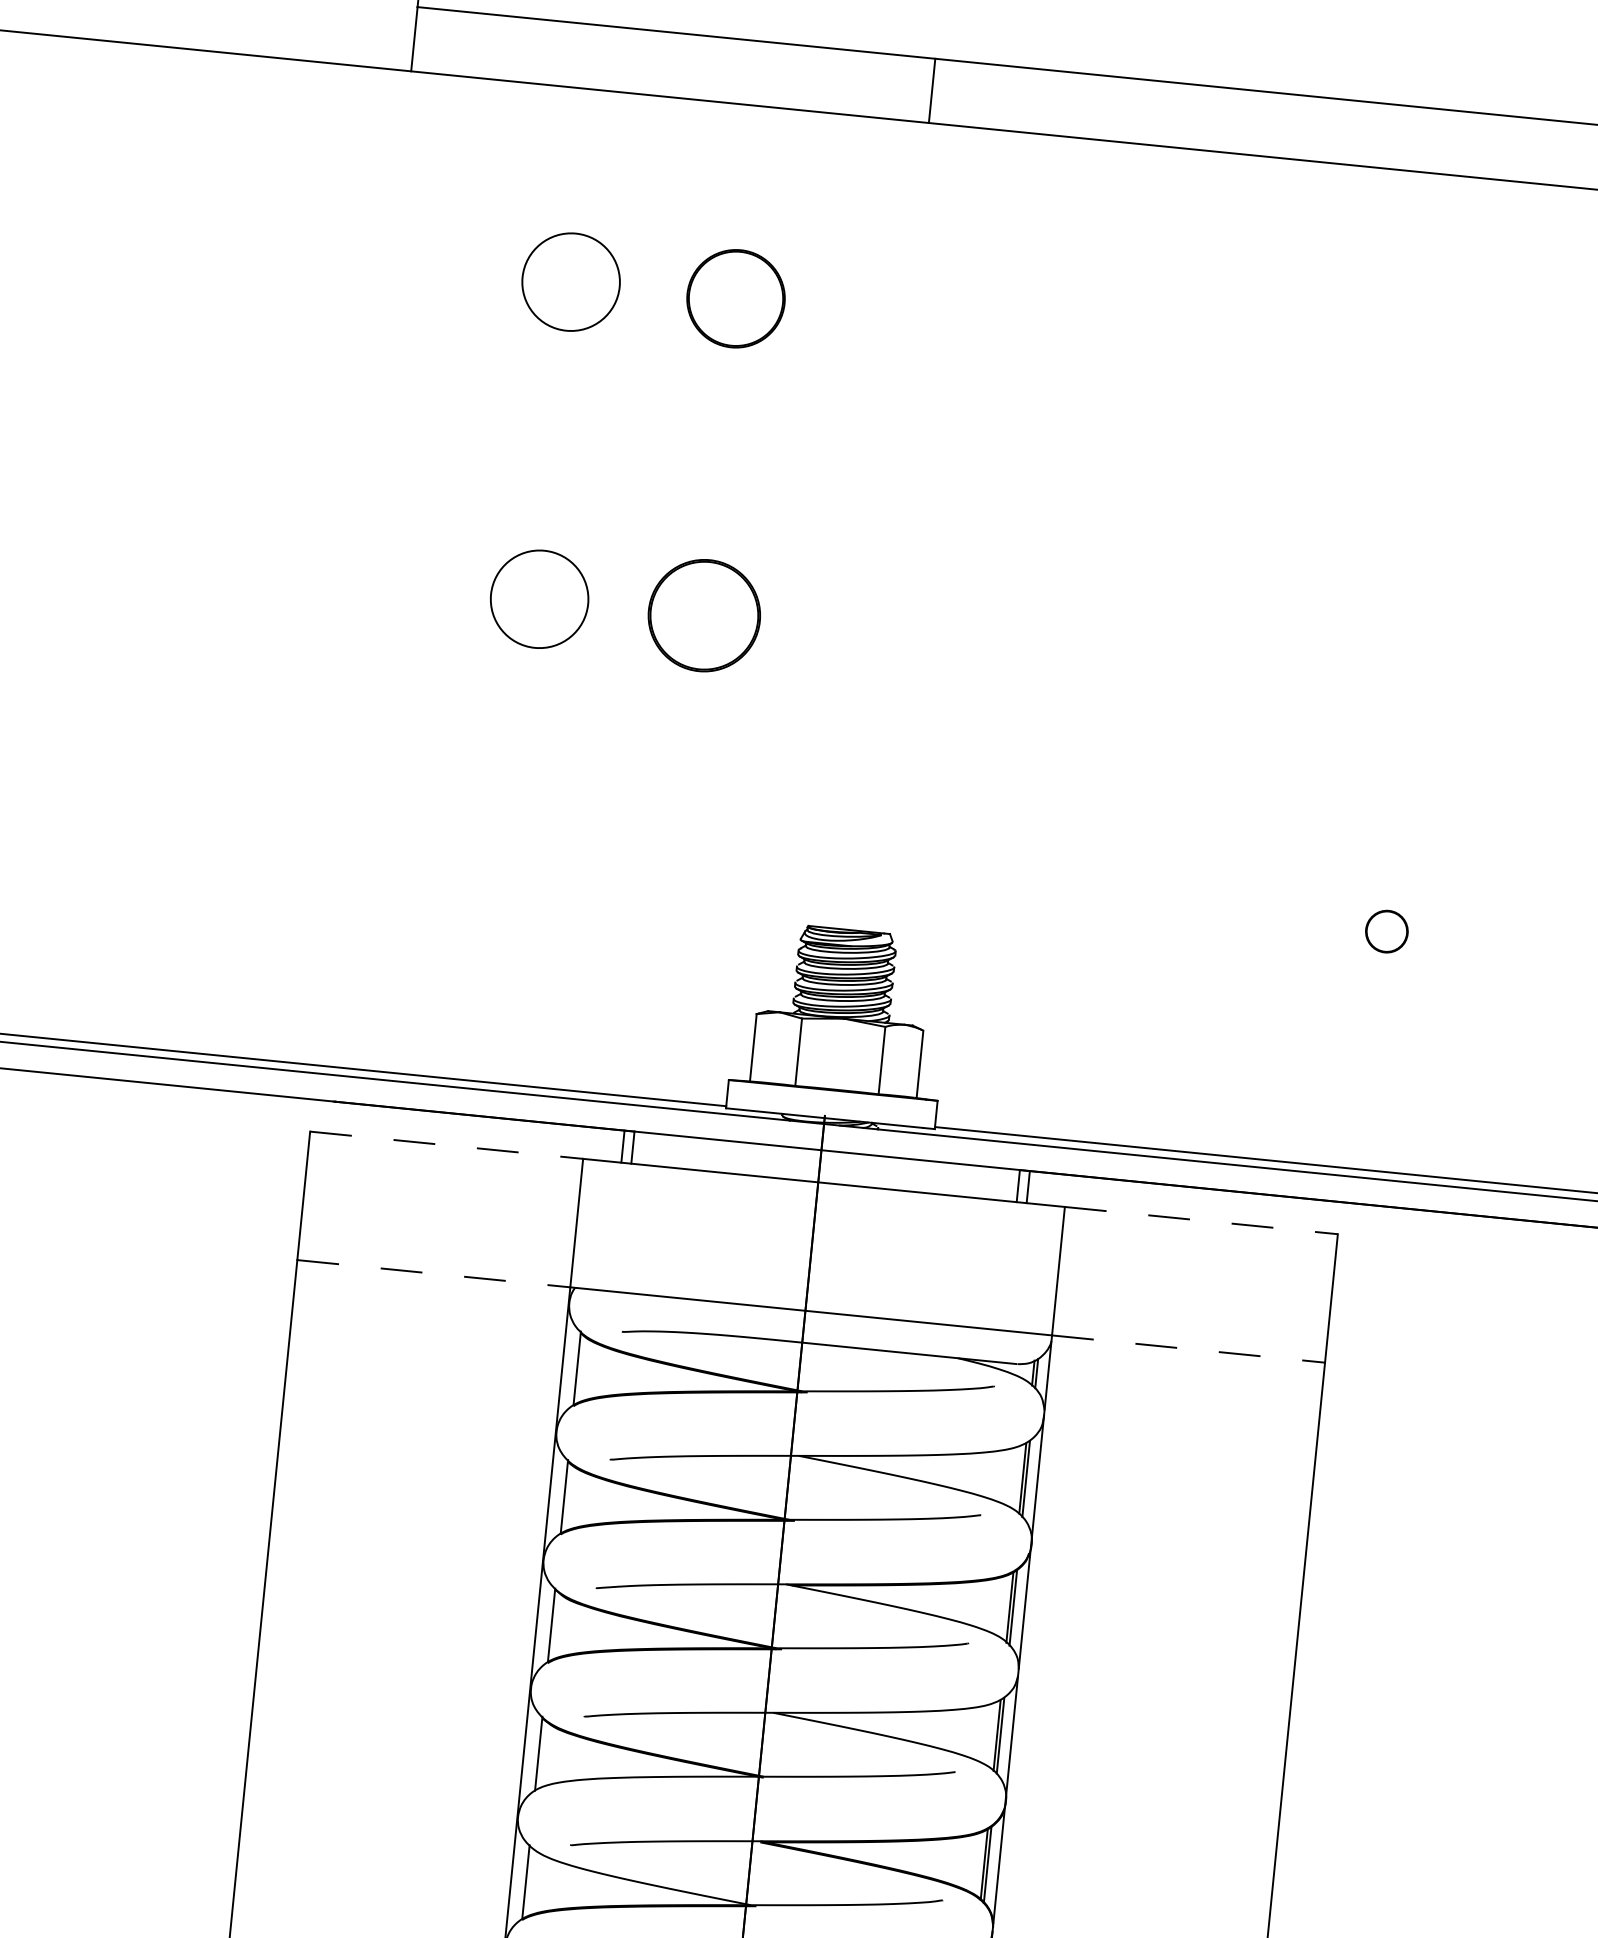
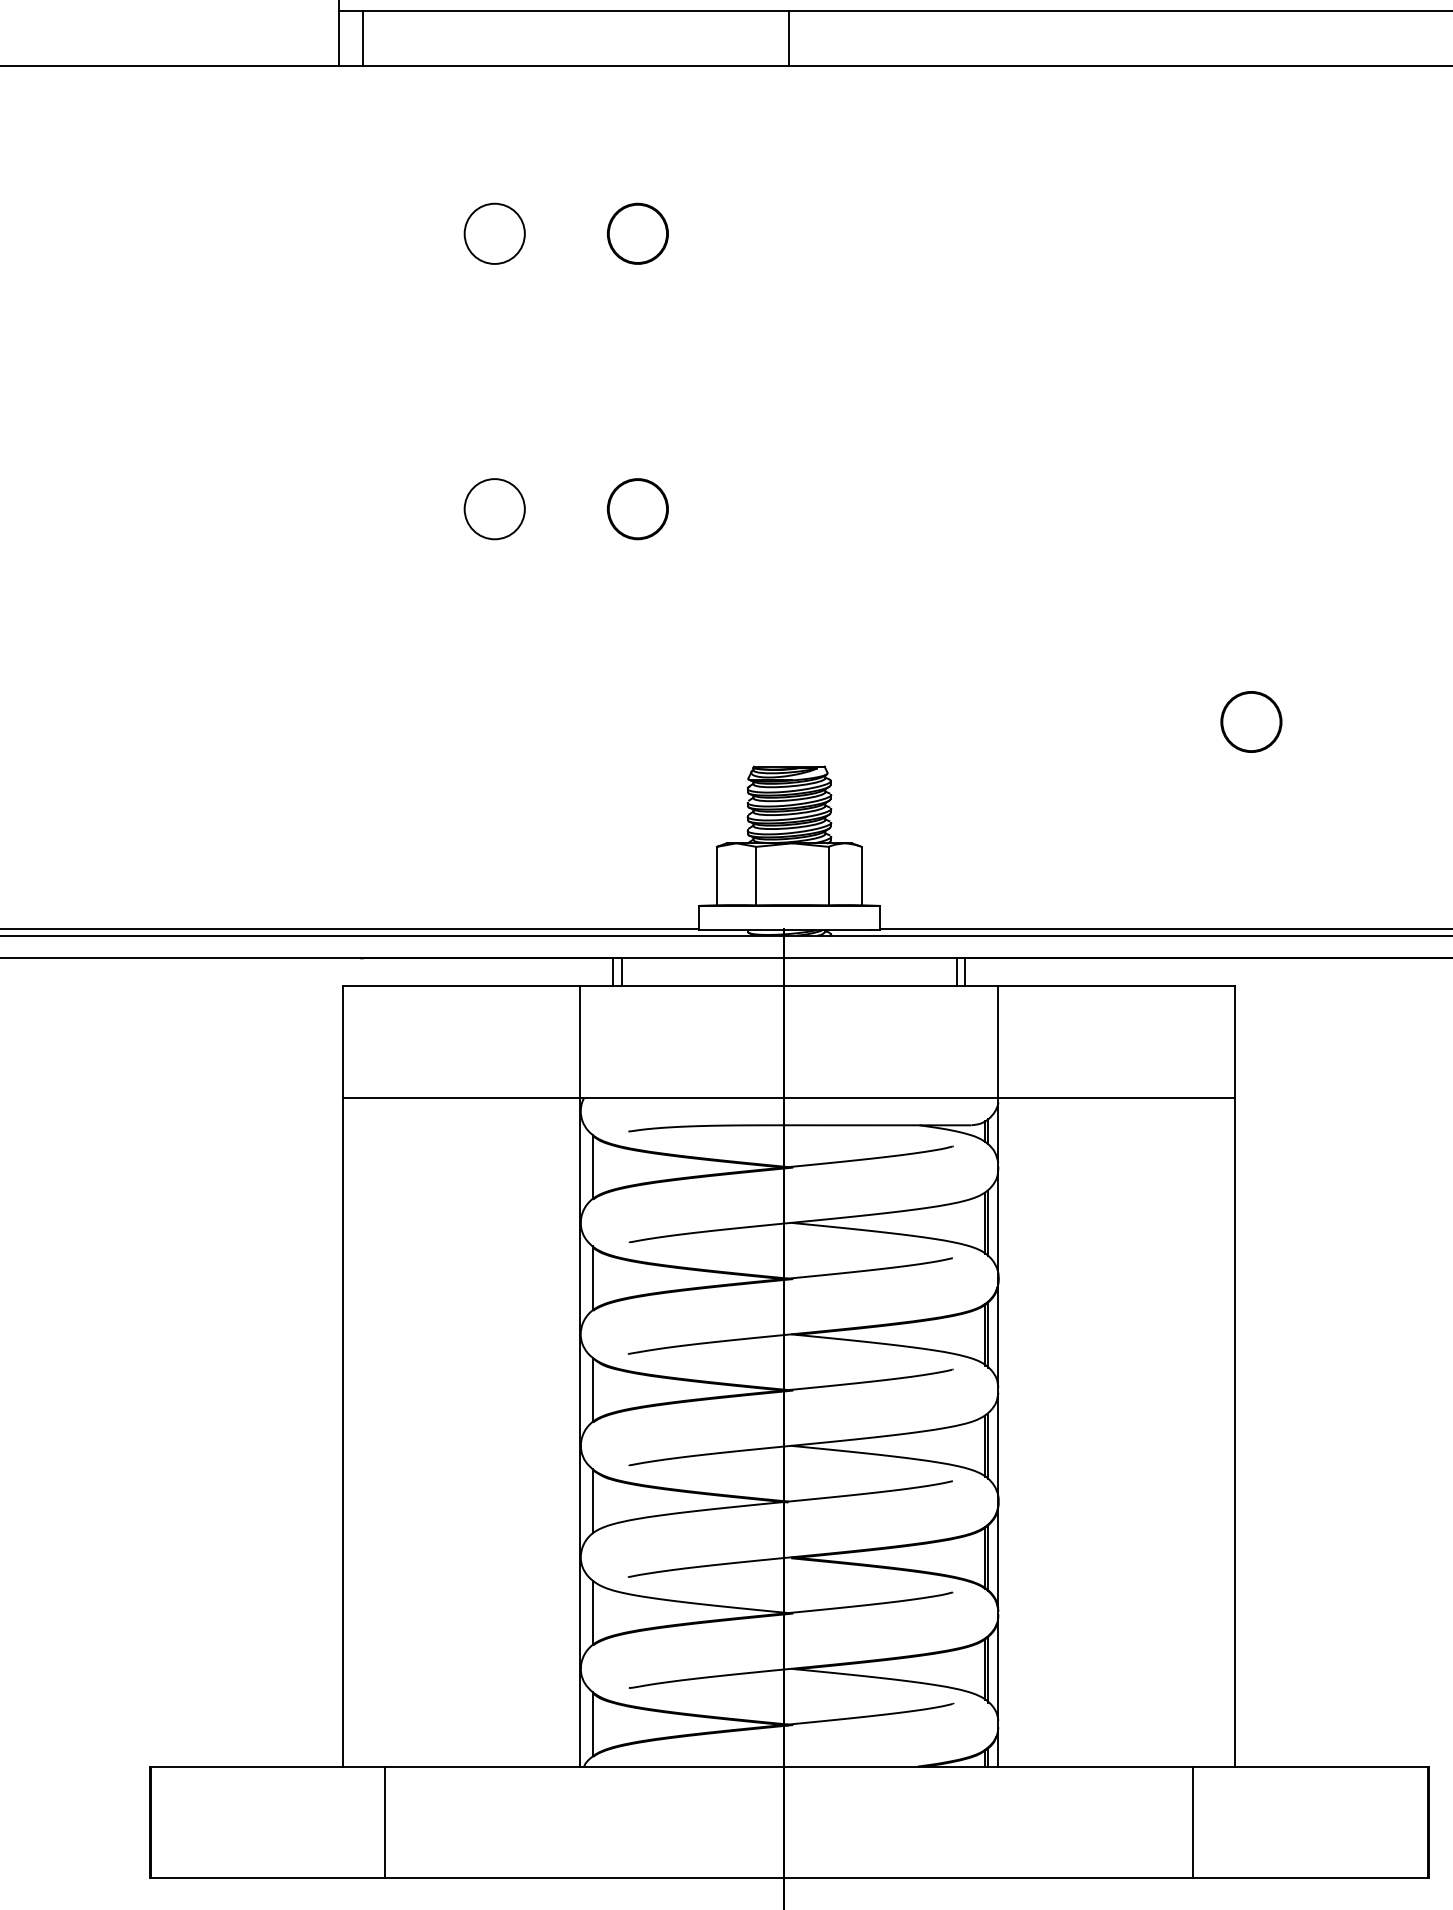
line: (441, 41) -> (362, 38), added
circle: (570, 281) -> (494, 233), size x0.71
circle: (735, 298) -> (637, 233), size x0.71
circle: (539, 599) -> (494, 509), size x0.71
circle: (703, 616) -> (637, 509), size x0.62
circle: (1387, 931) -> (1251, 721), size x1.67
line: (447, 1145) -> (462, 986), dashed -> solid
line: (1202, 1221) -> (1117, 986), dashed -> solid
line: (434, 1273) -> (462, 1097), dashed -> solid
line: (1189, 1348) -> (1117, 1097), dashed -> solid

